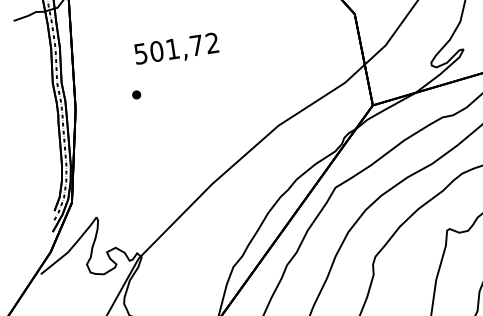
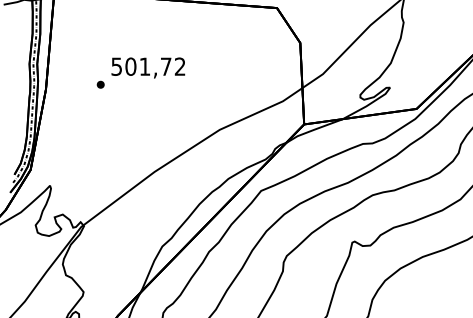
text: (176, 49) -> (148, 67), moved

